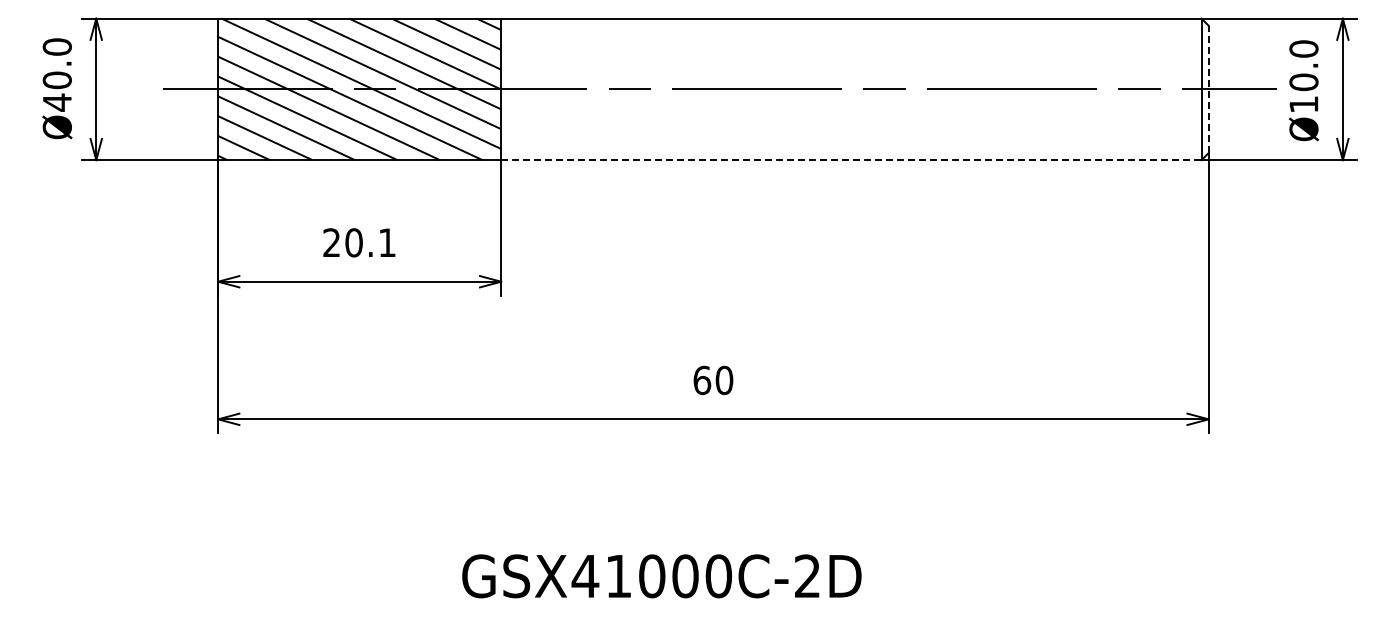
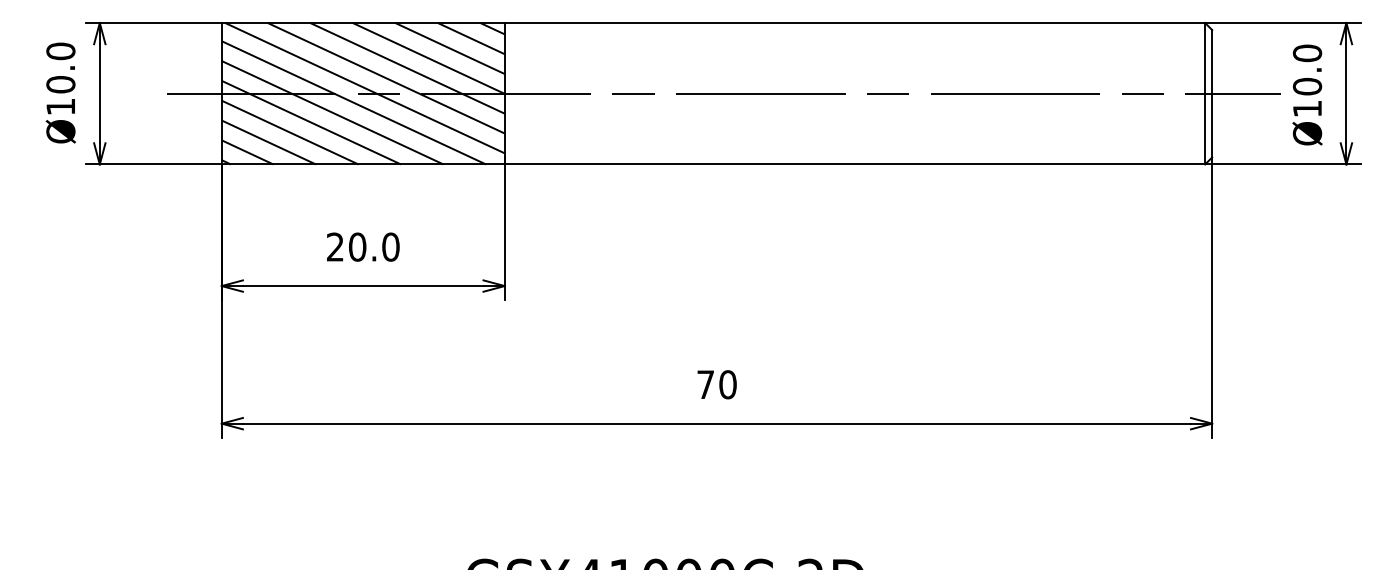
line: (1208, 89) -> (1212, 93), dashed -> solid
text: (57, 102) -> (61, 106), Ø40.0 -> Ø10.0
line: (851, 160) -> (855, 164), dashed -> solid
text: (387, 242) -> (391, 246), 20.1 -> 20.0
text: (702, 380) -> (706, 384), 60 -> 70

